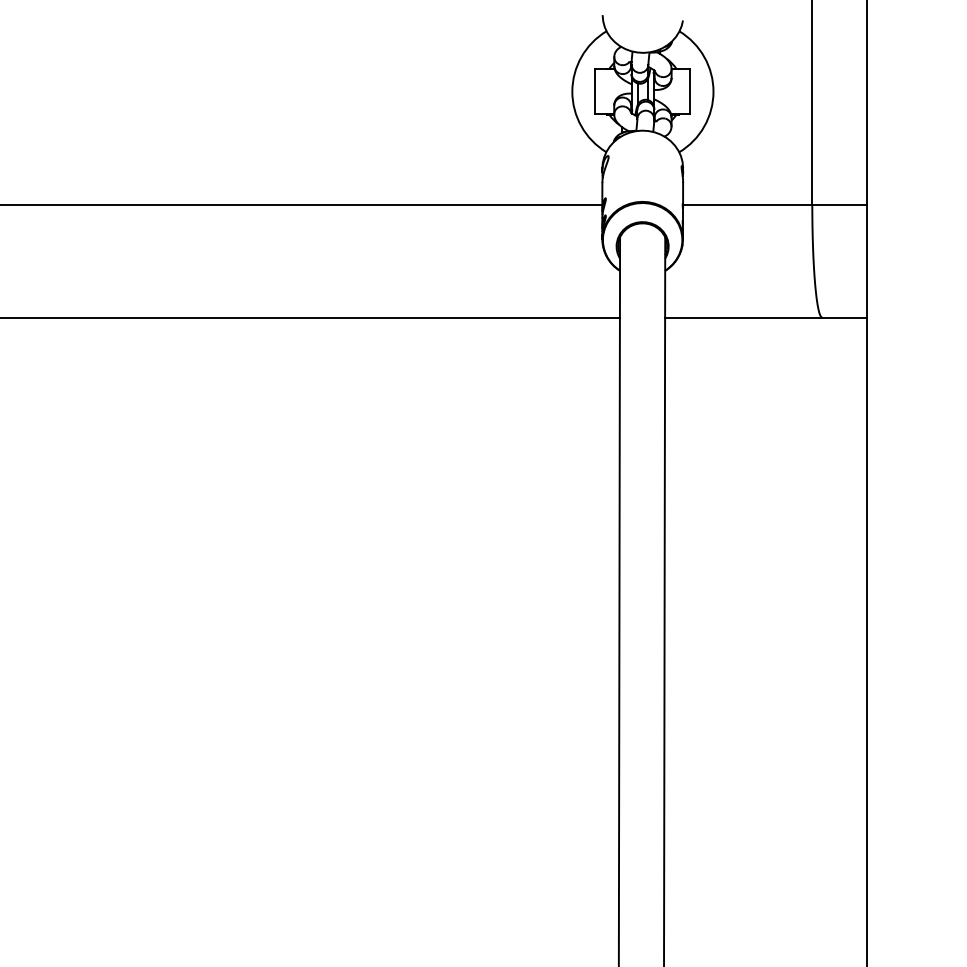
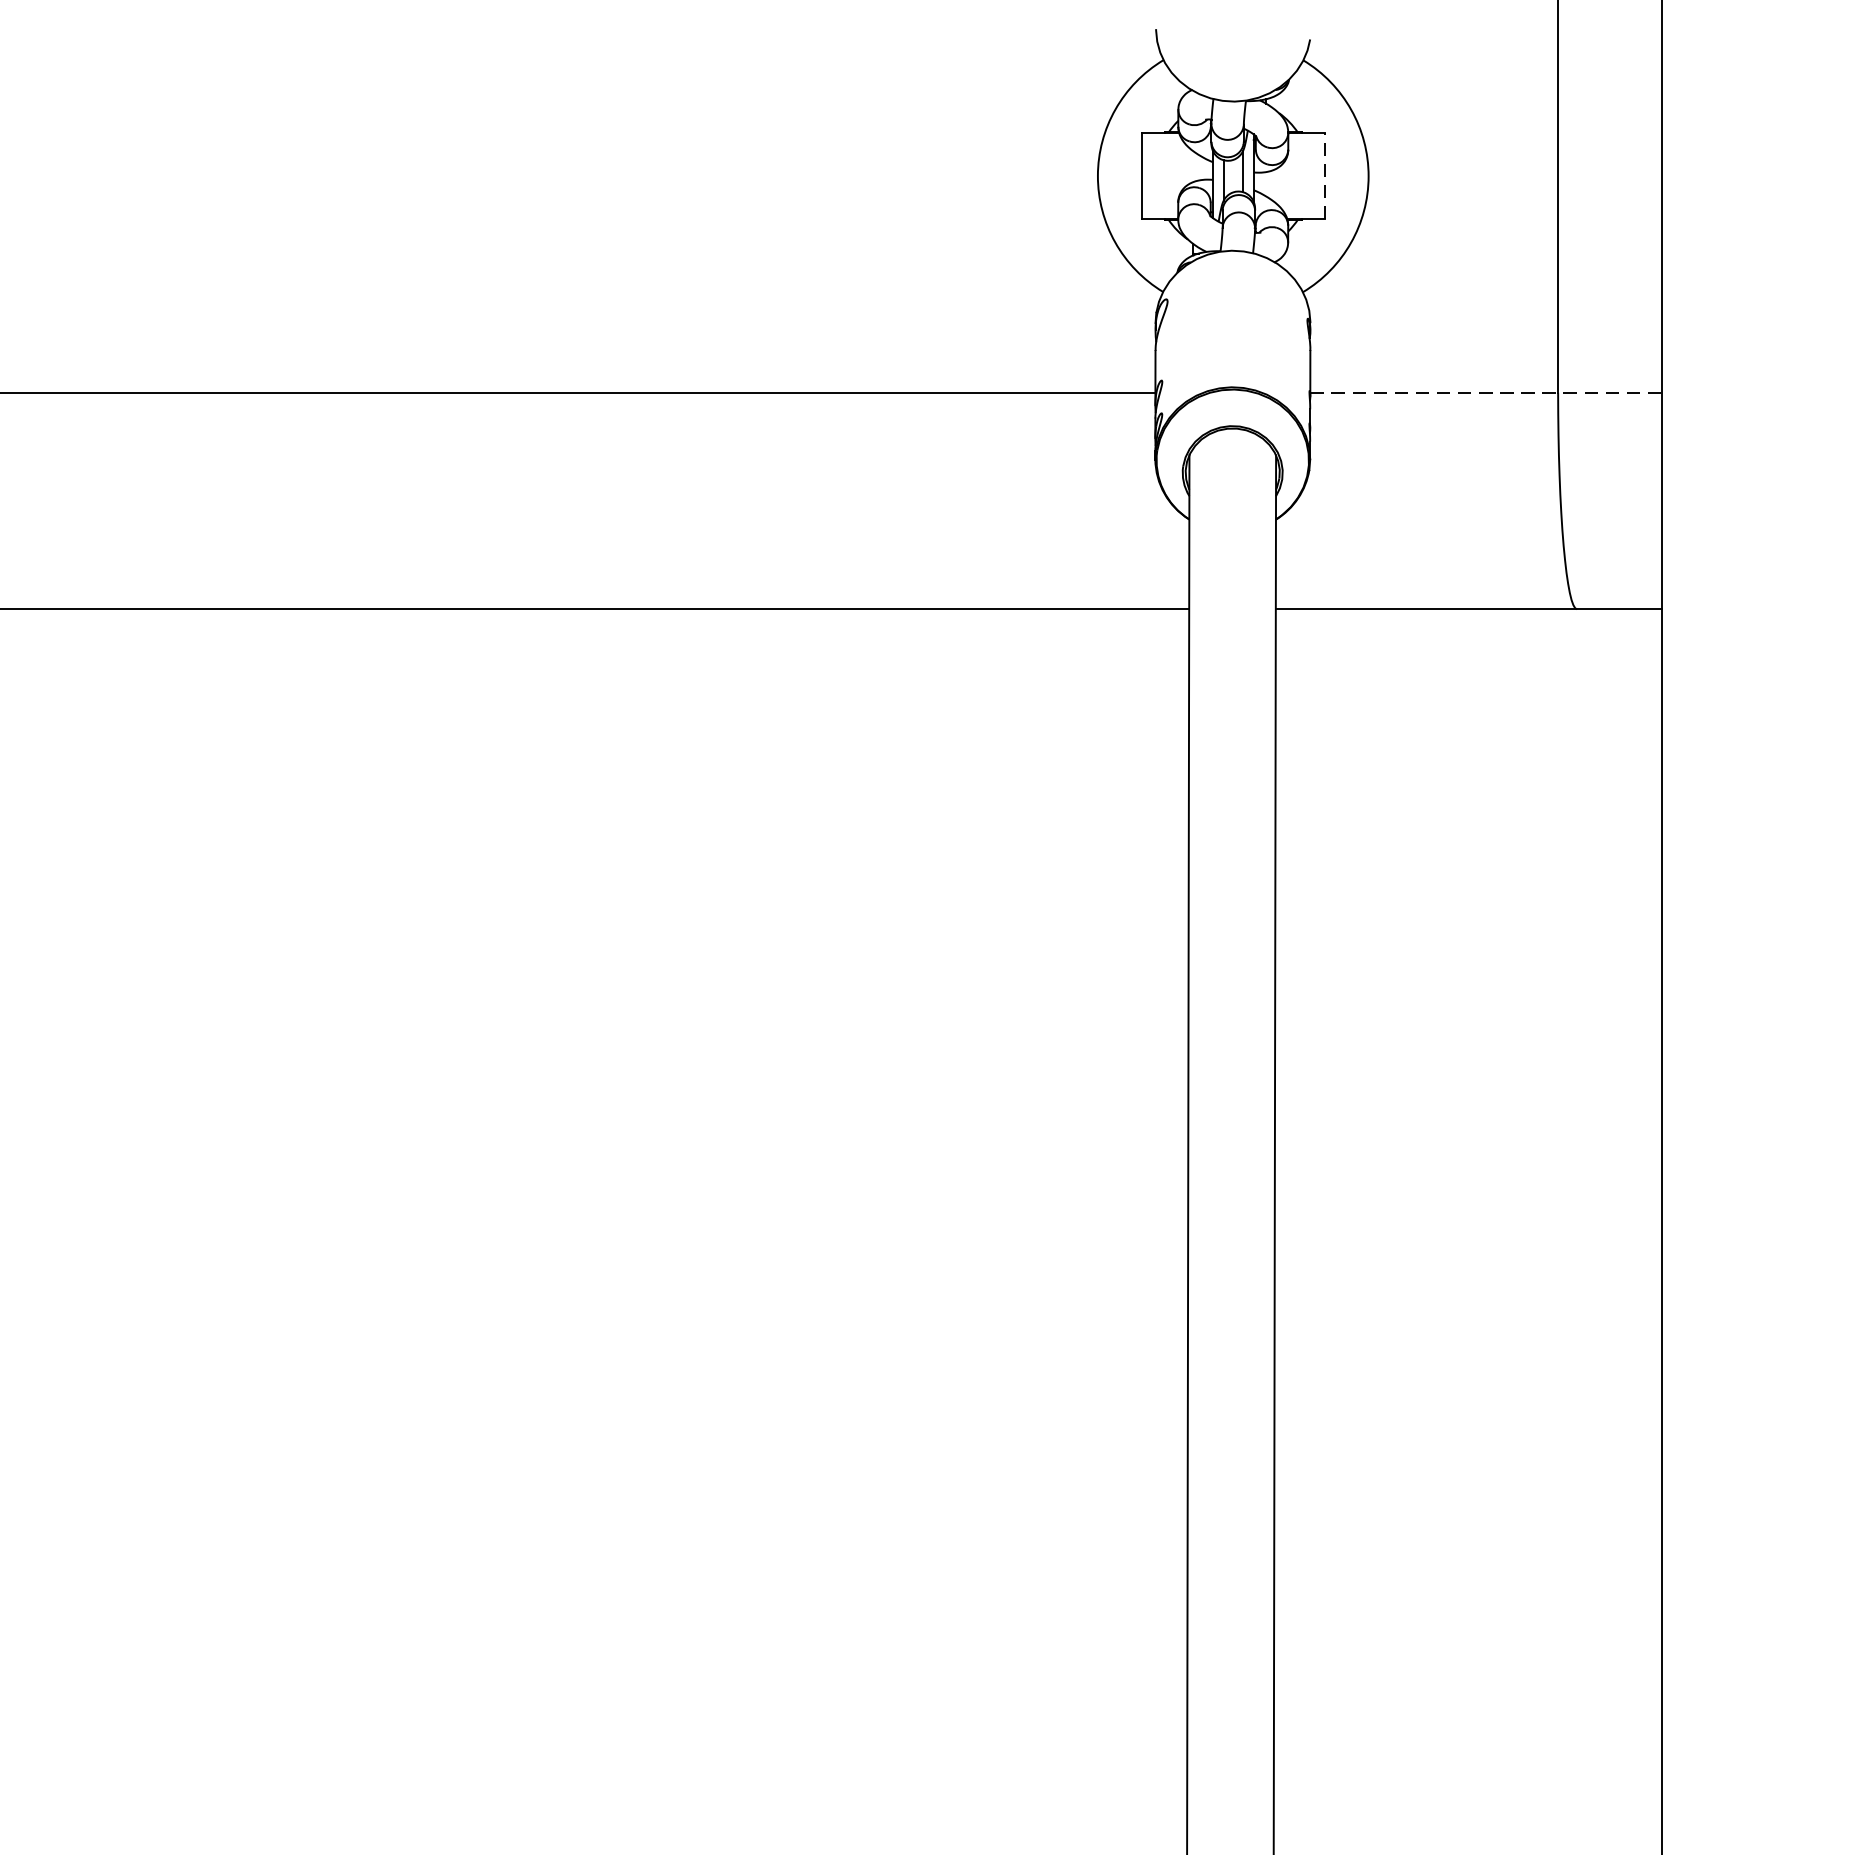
line: (690, 91) -> (1324, 175), solid -> dashed
line: (774, 204) -> (1485, 392), solid -> dashed

